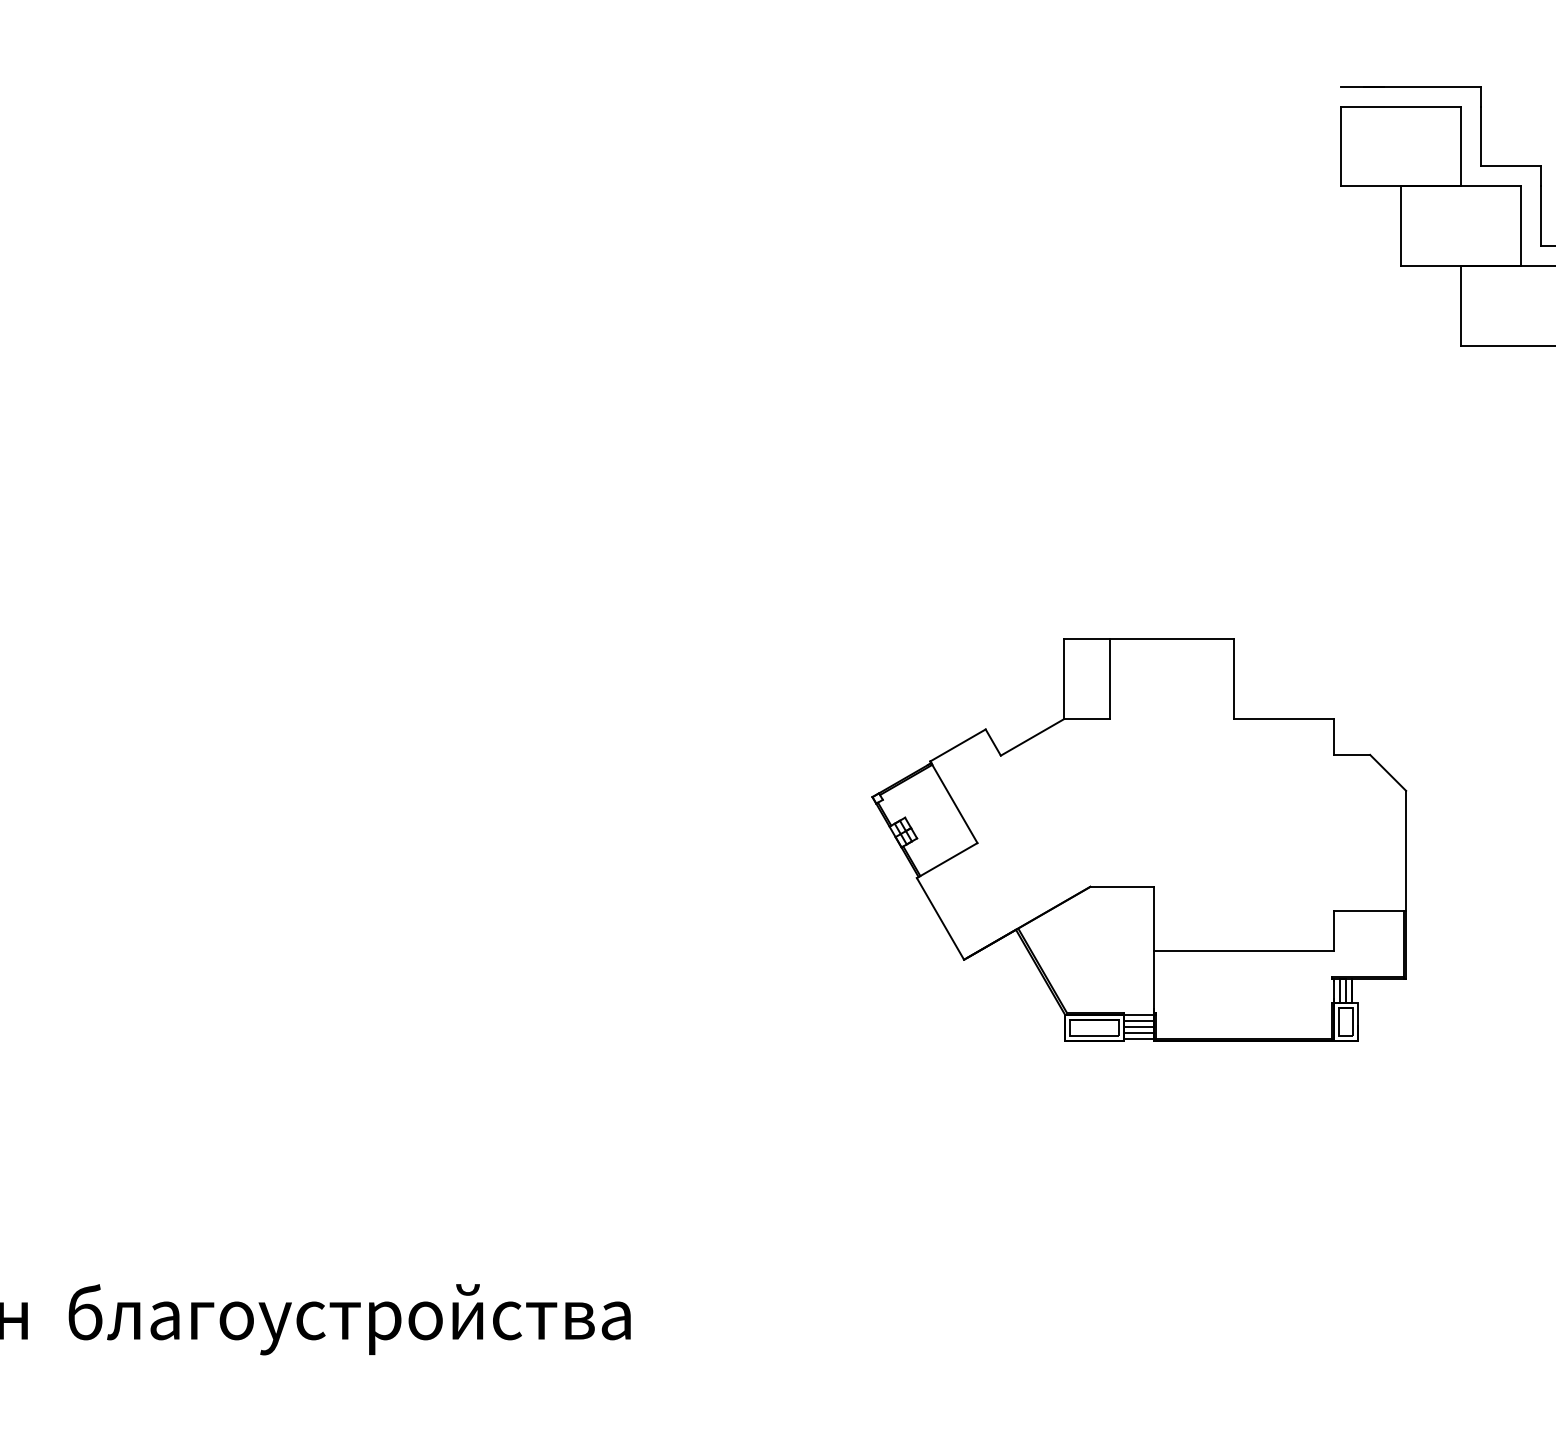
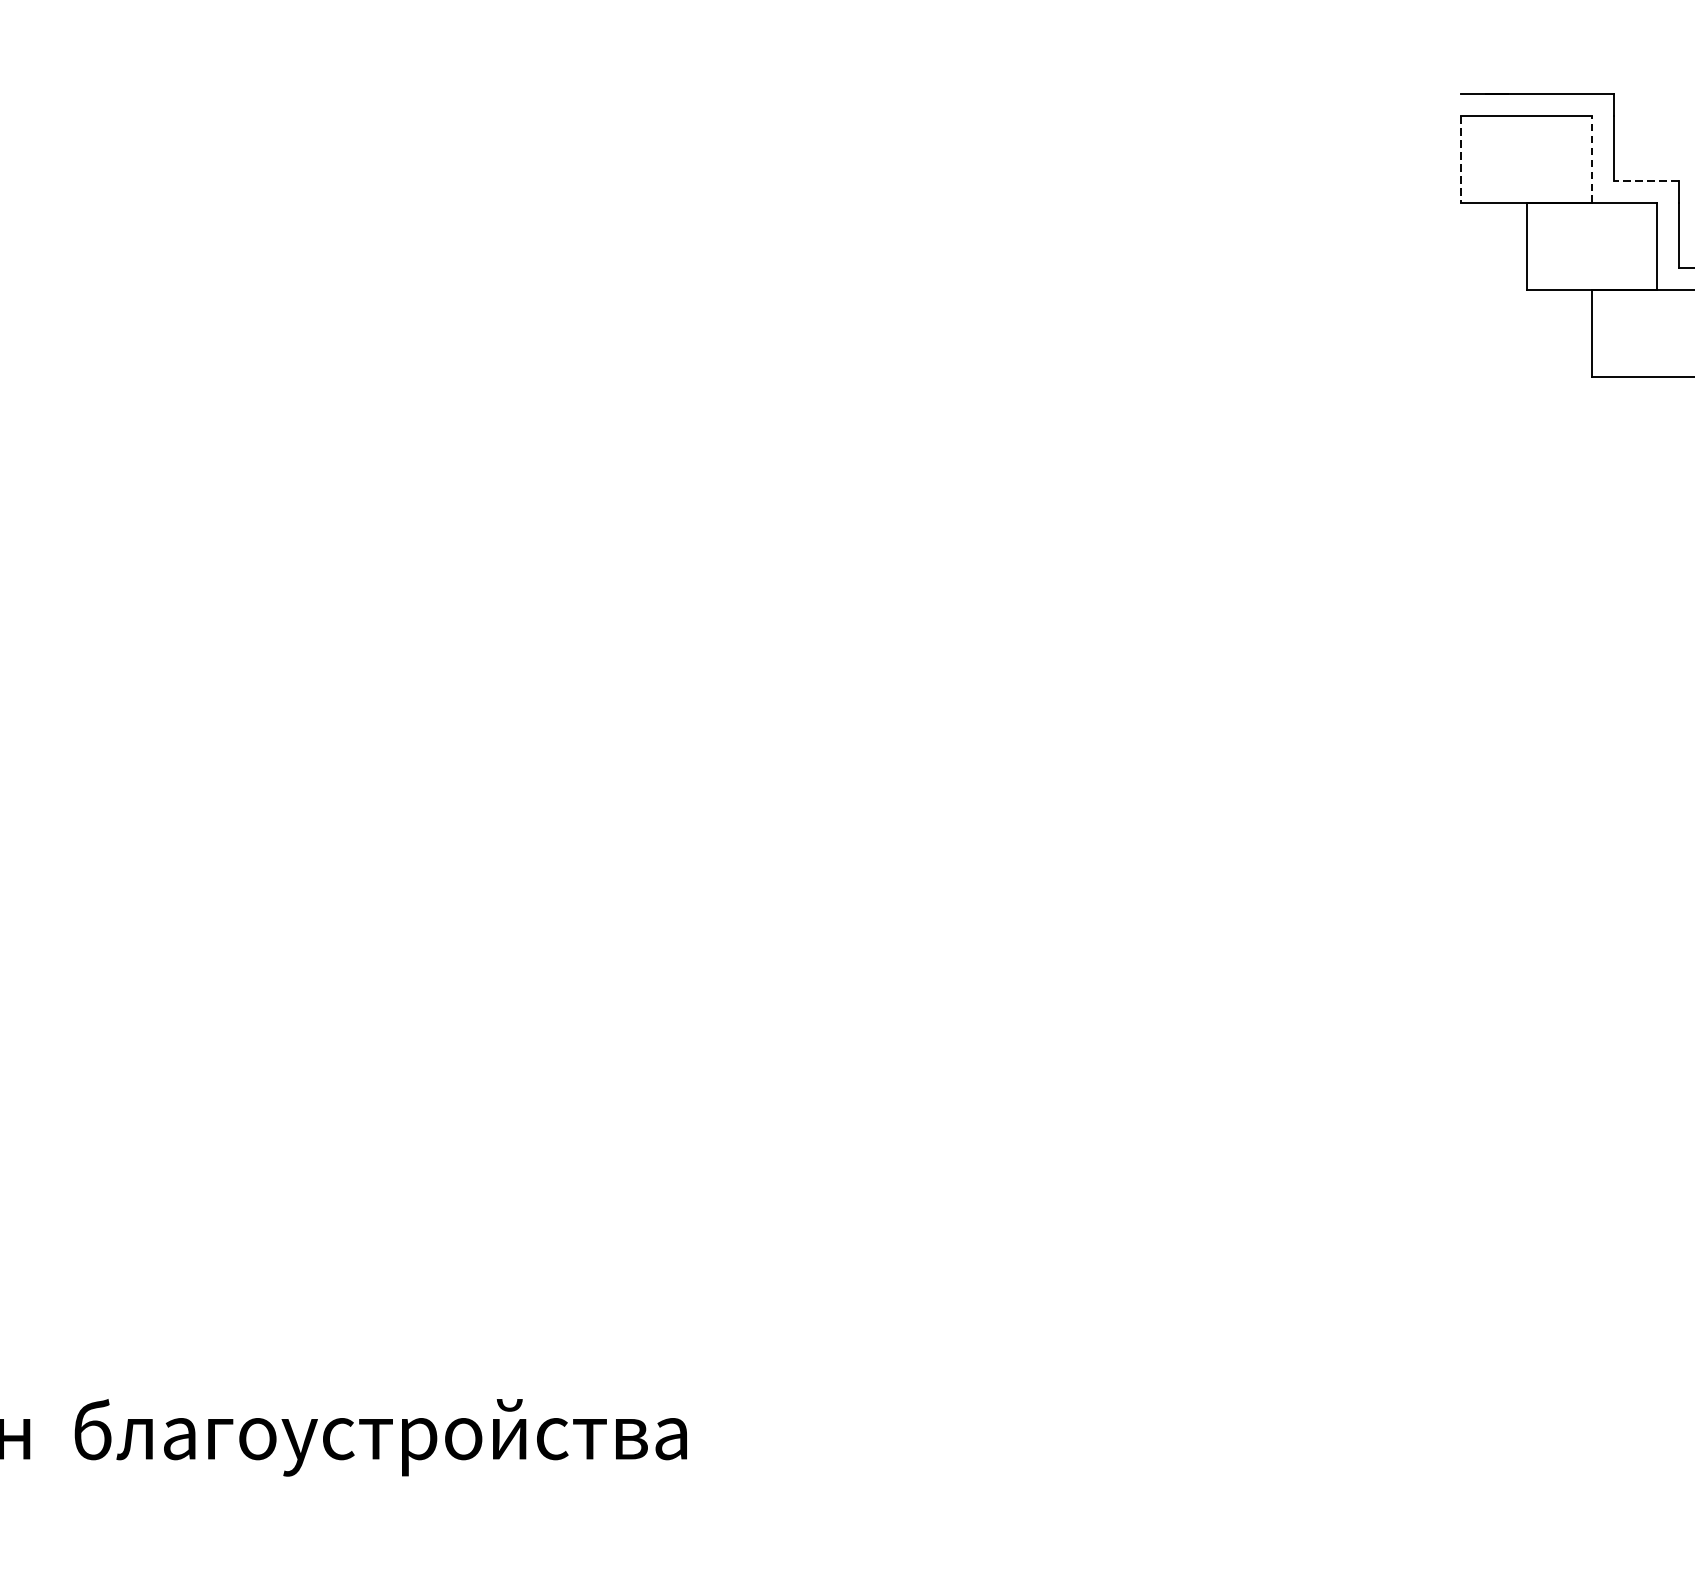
line: (1341, 146) -> (1461, 159), solid -> dashed
line: (1461, 146) -> (1592, 159), solid -> dashed
line: (1511, 166) -> (1646, 181), solid -> dashed
part: (1139, 839) -> (1241, 914), removed

